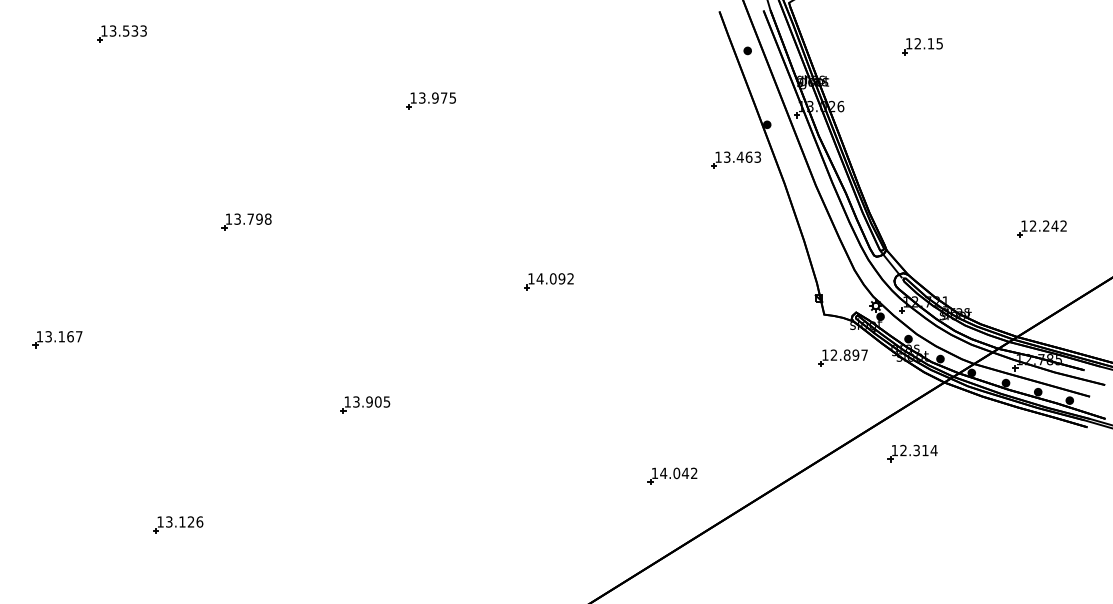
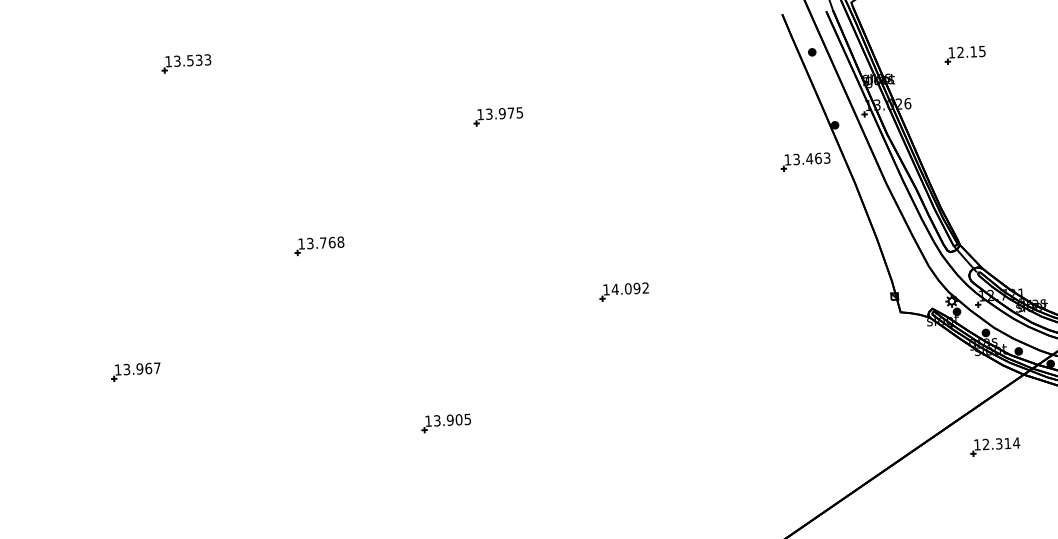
part: (922, 46) -> (965, 54), moved
text: (259, 218) -> (332, 241), 13.798 -> 13.768
text: (61, 336) -> (139, 368), 13.167 -> 13.967
part: (842, 357) -> (920, 354), removed
part: (672, 475) -> (756, 479), removed

